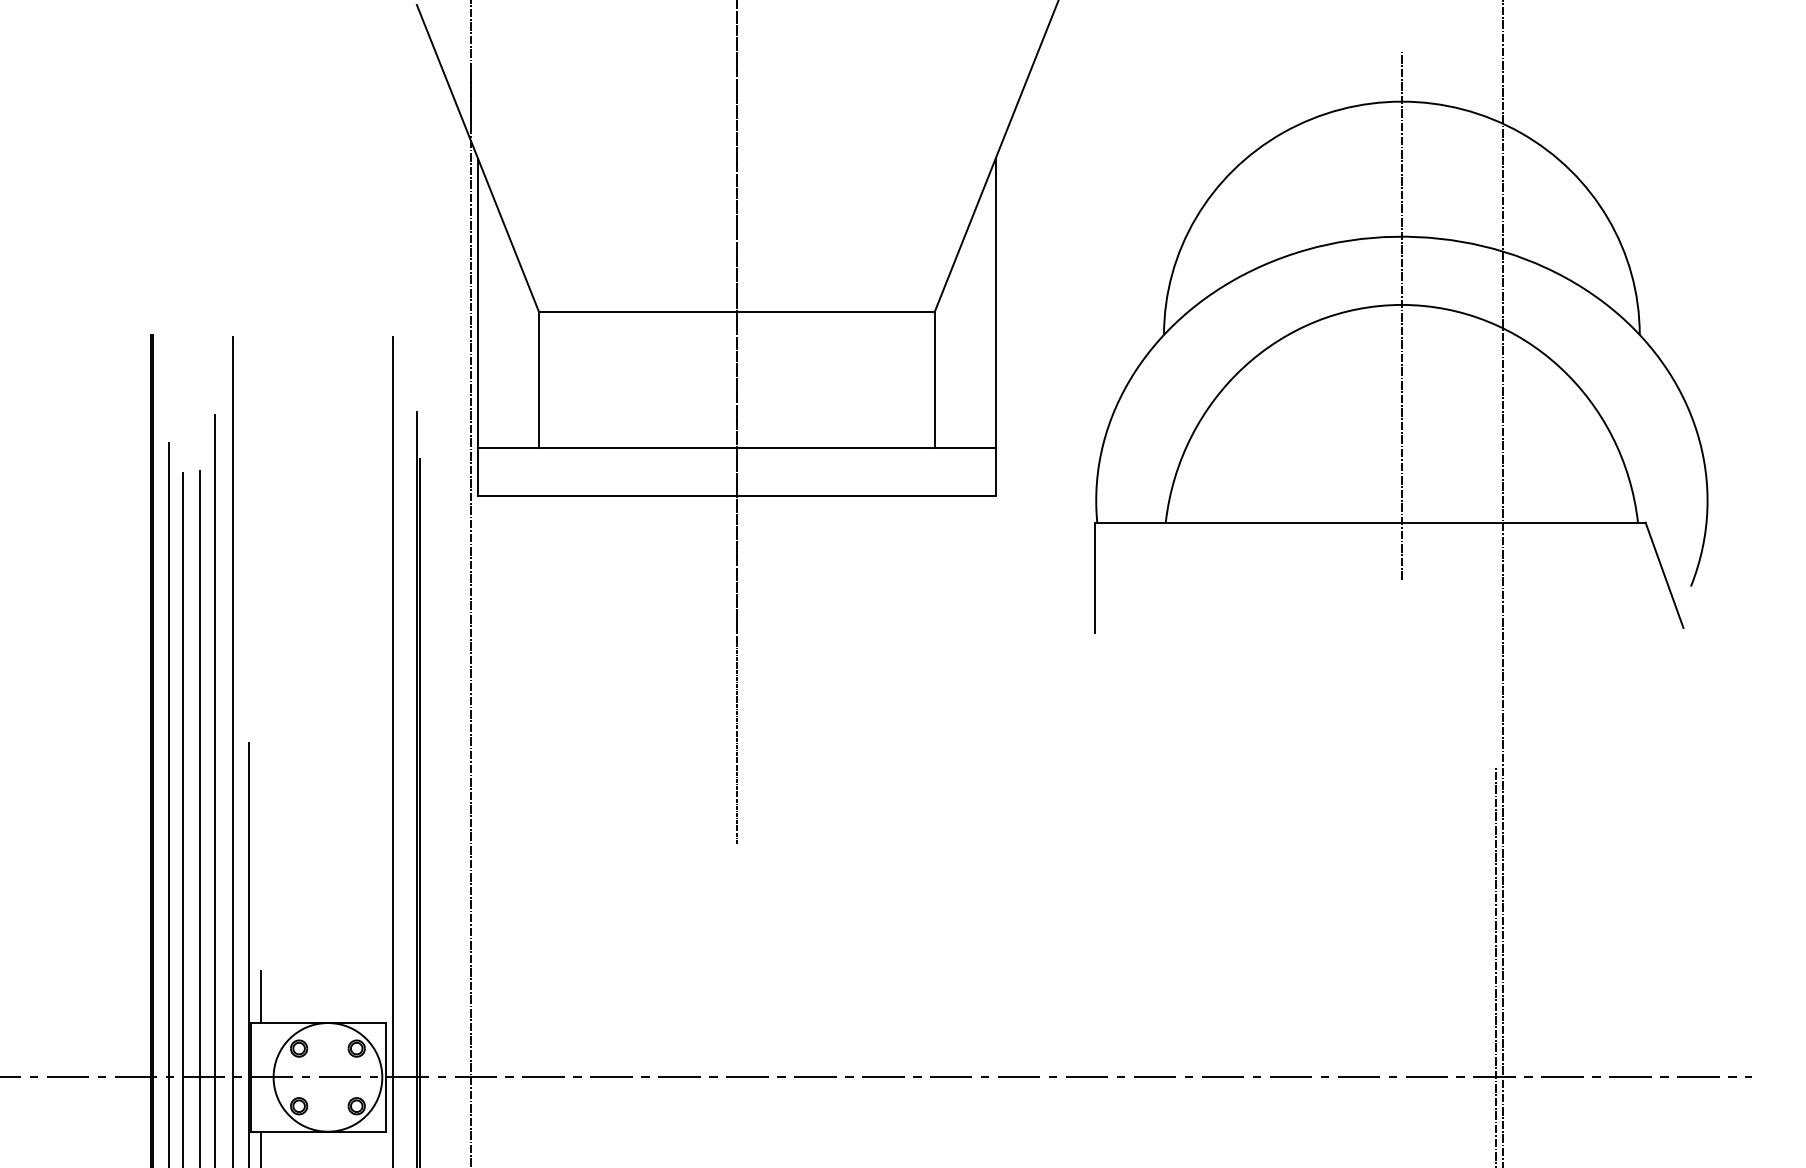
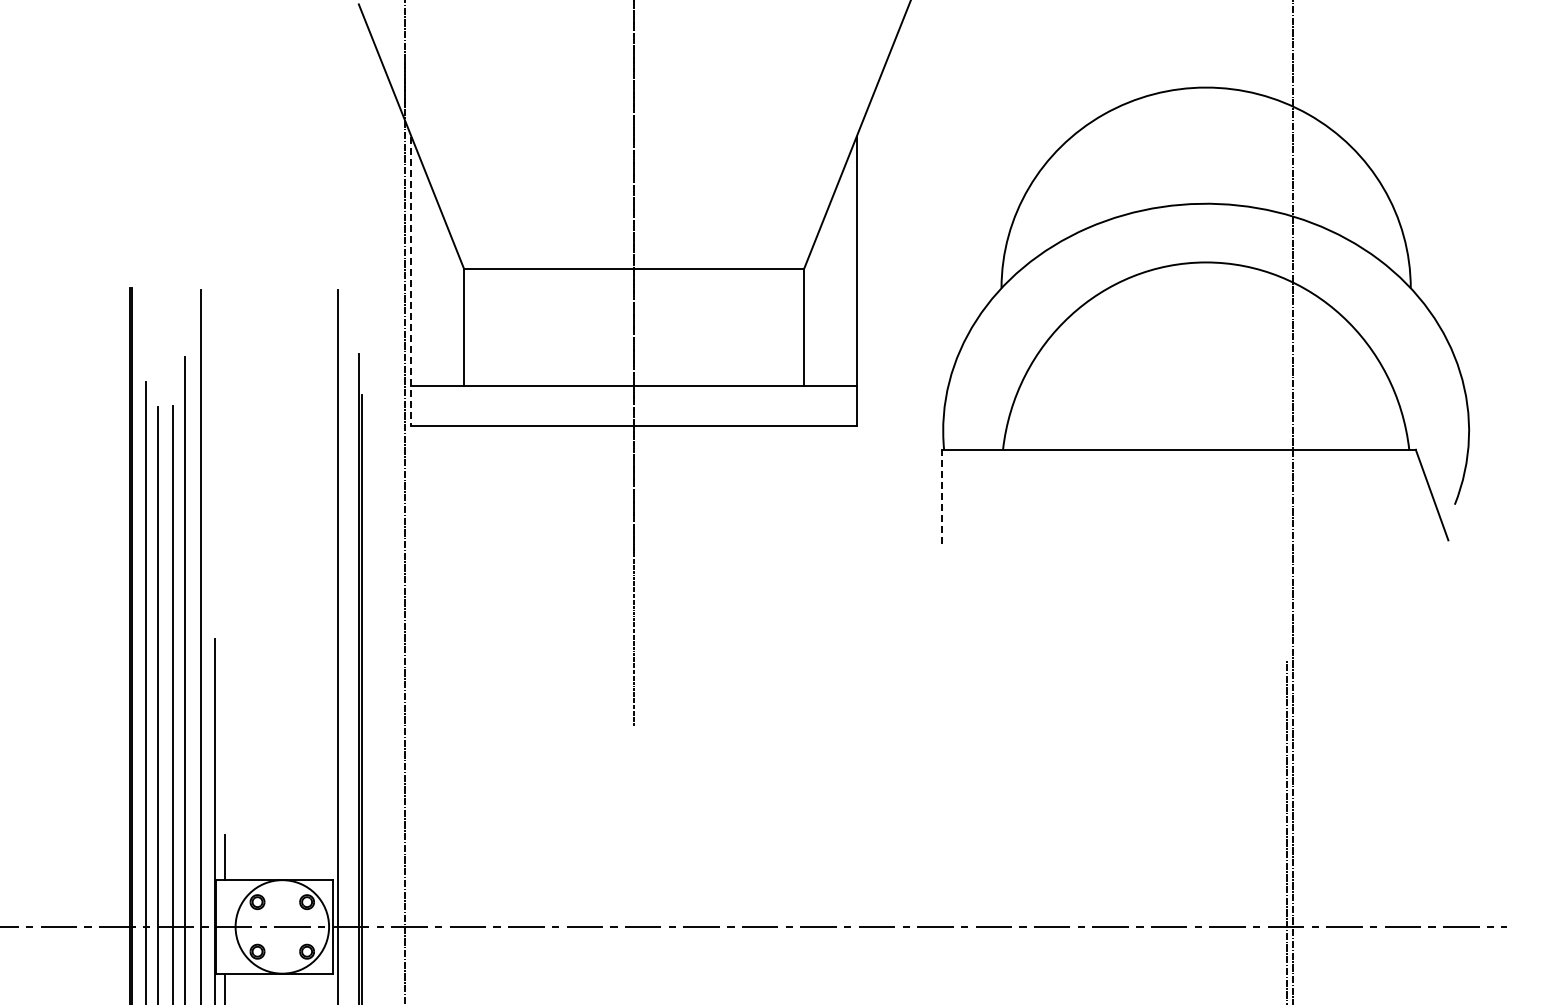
line: (1402, 315) -> (1206, 271), removed
line: (478, 327) -> (411, 281), solid -> dashed
line: (1095, 577) -> (942, 496), solid -> dashed

